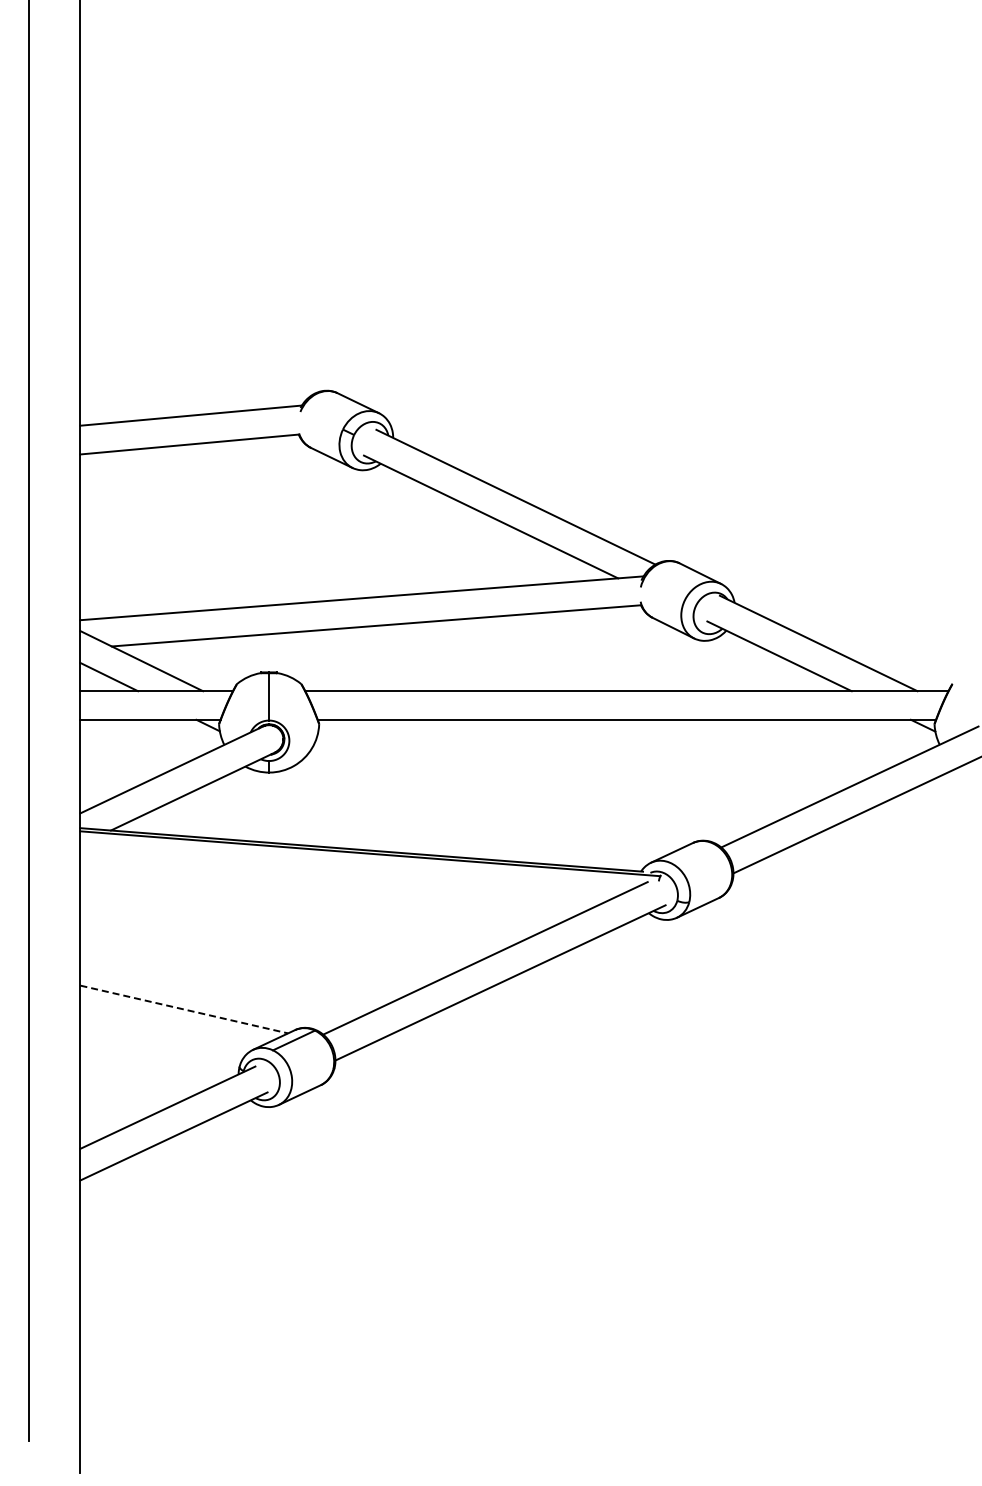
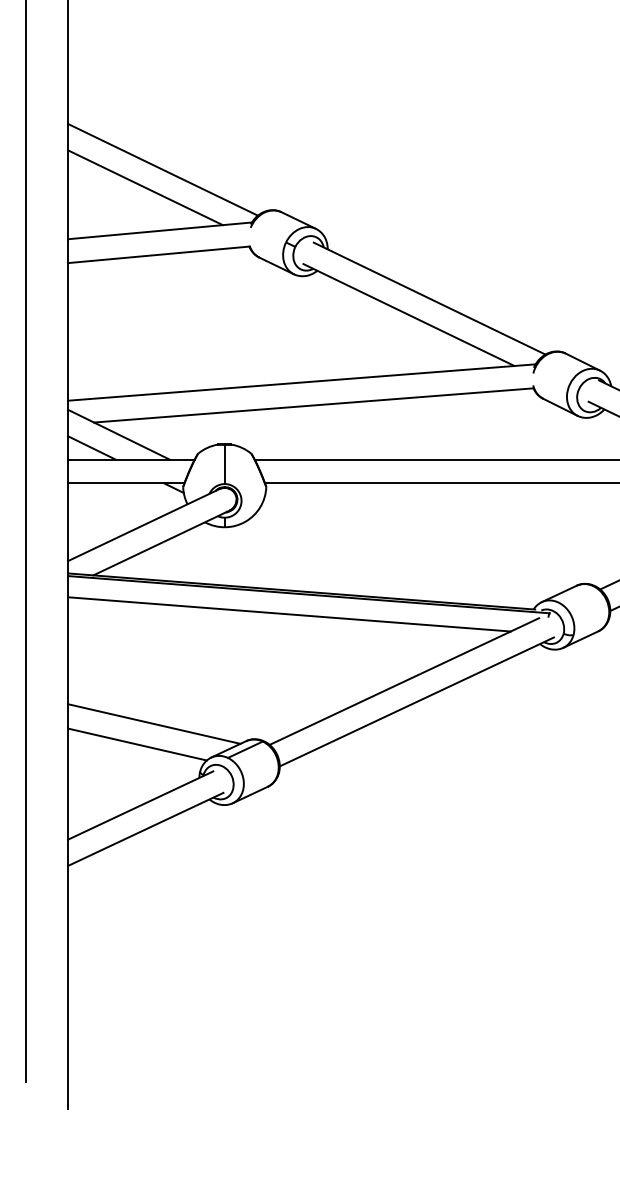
line: (194, 341) -> (162, 169), added
line: (173, 363) -> (145, 187), added
line: (346, 877) -> (288, 614), added
line: (184, 1009) -> (154, 724), dashed -> solid
line: (163, 1034) -> (137, 744), added

